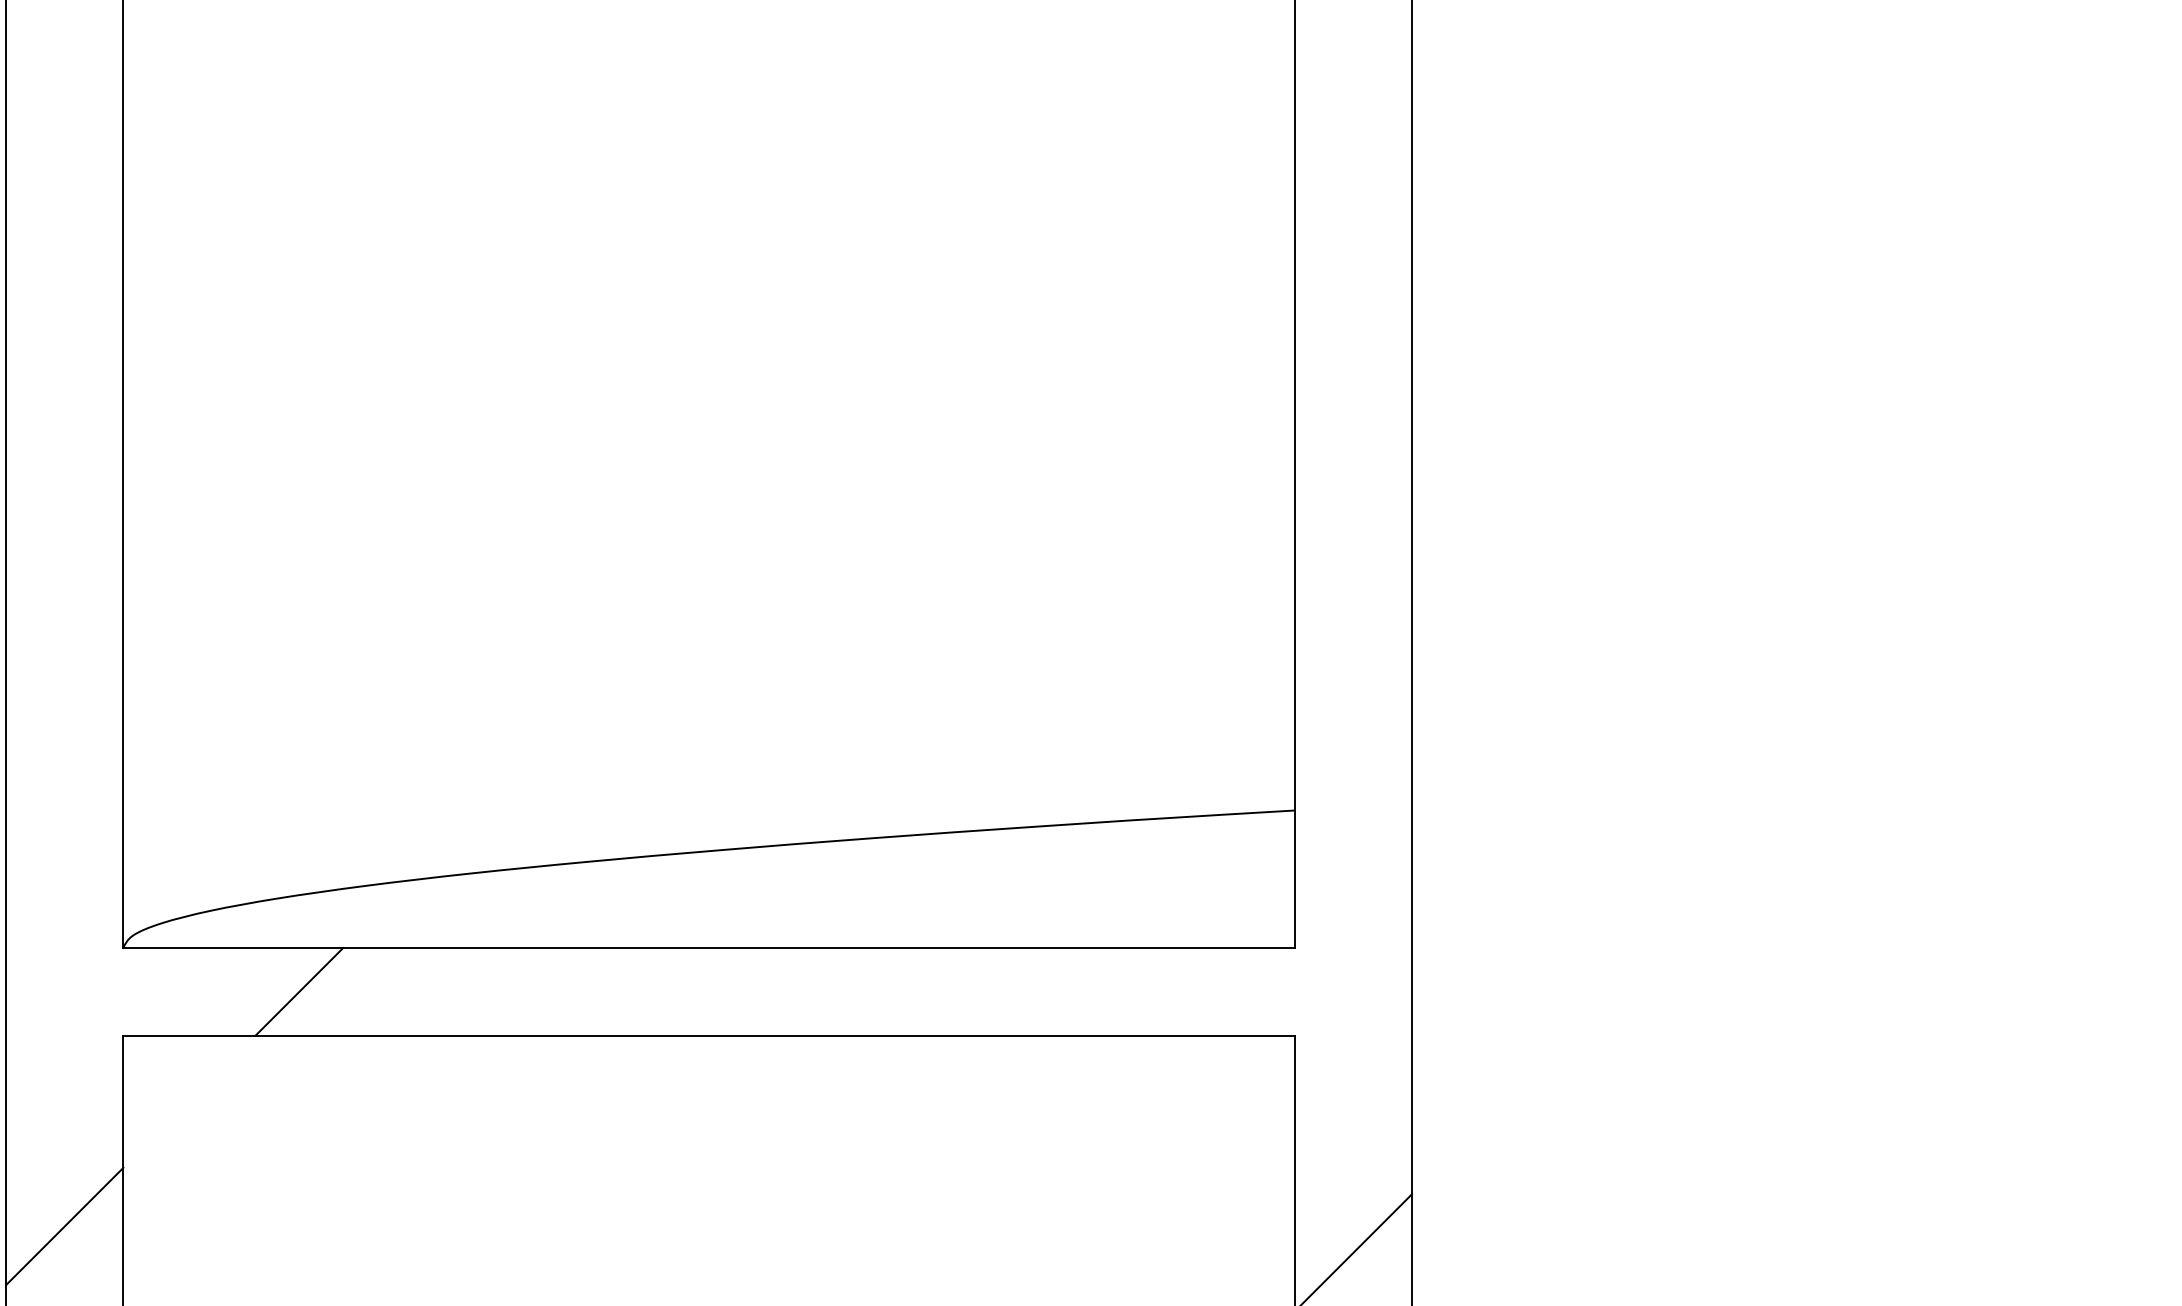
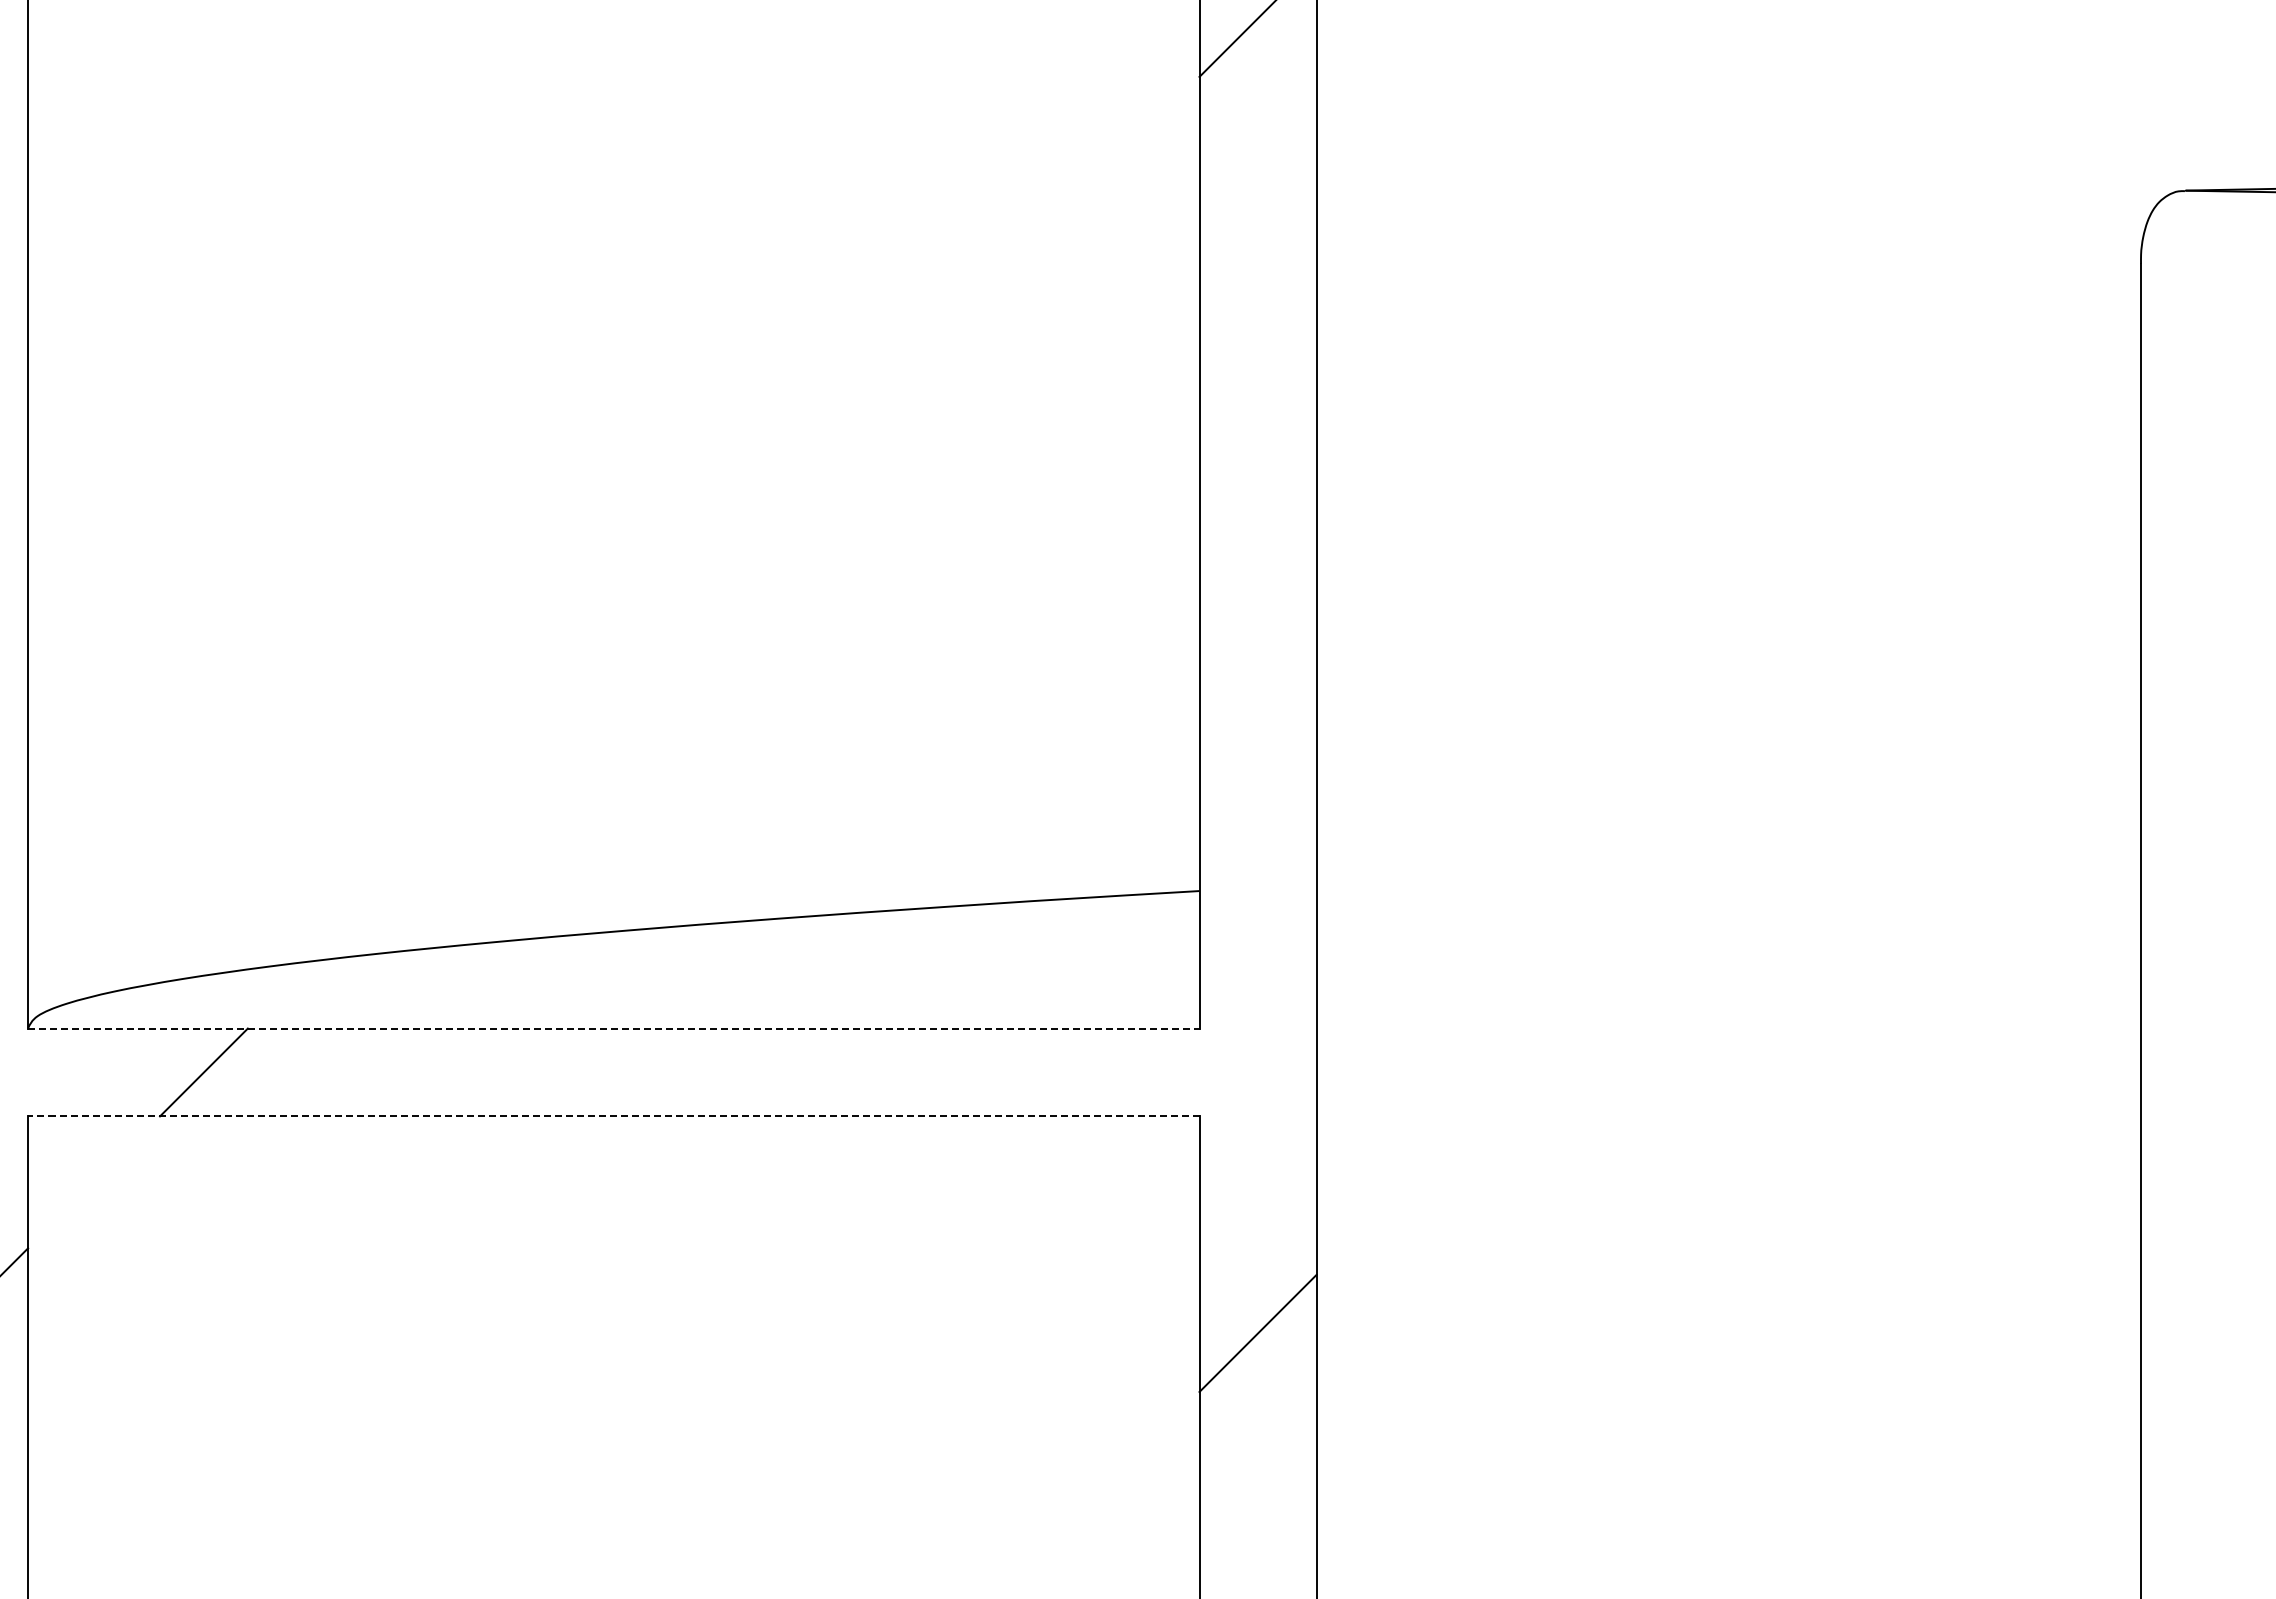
line: (708, 947) -> (613, 1028), solid -> dashed
line: (708, 1035) -> (613, 1116), solid -> dashed

